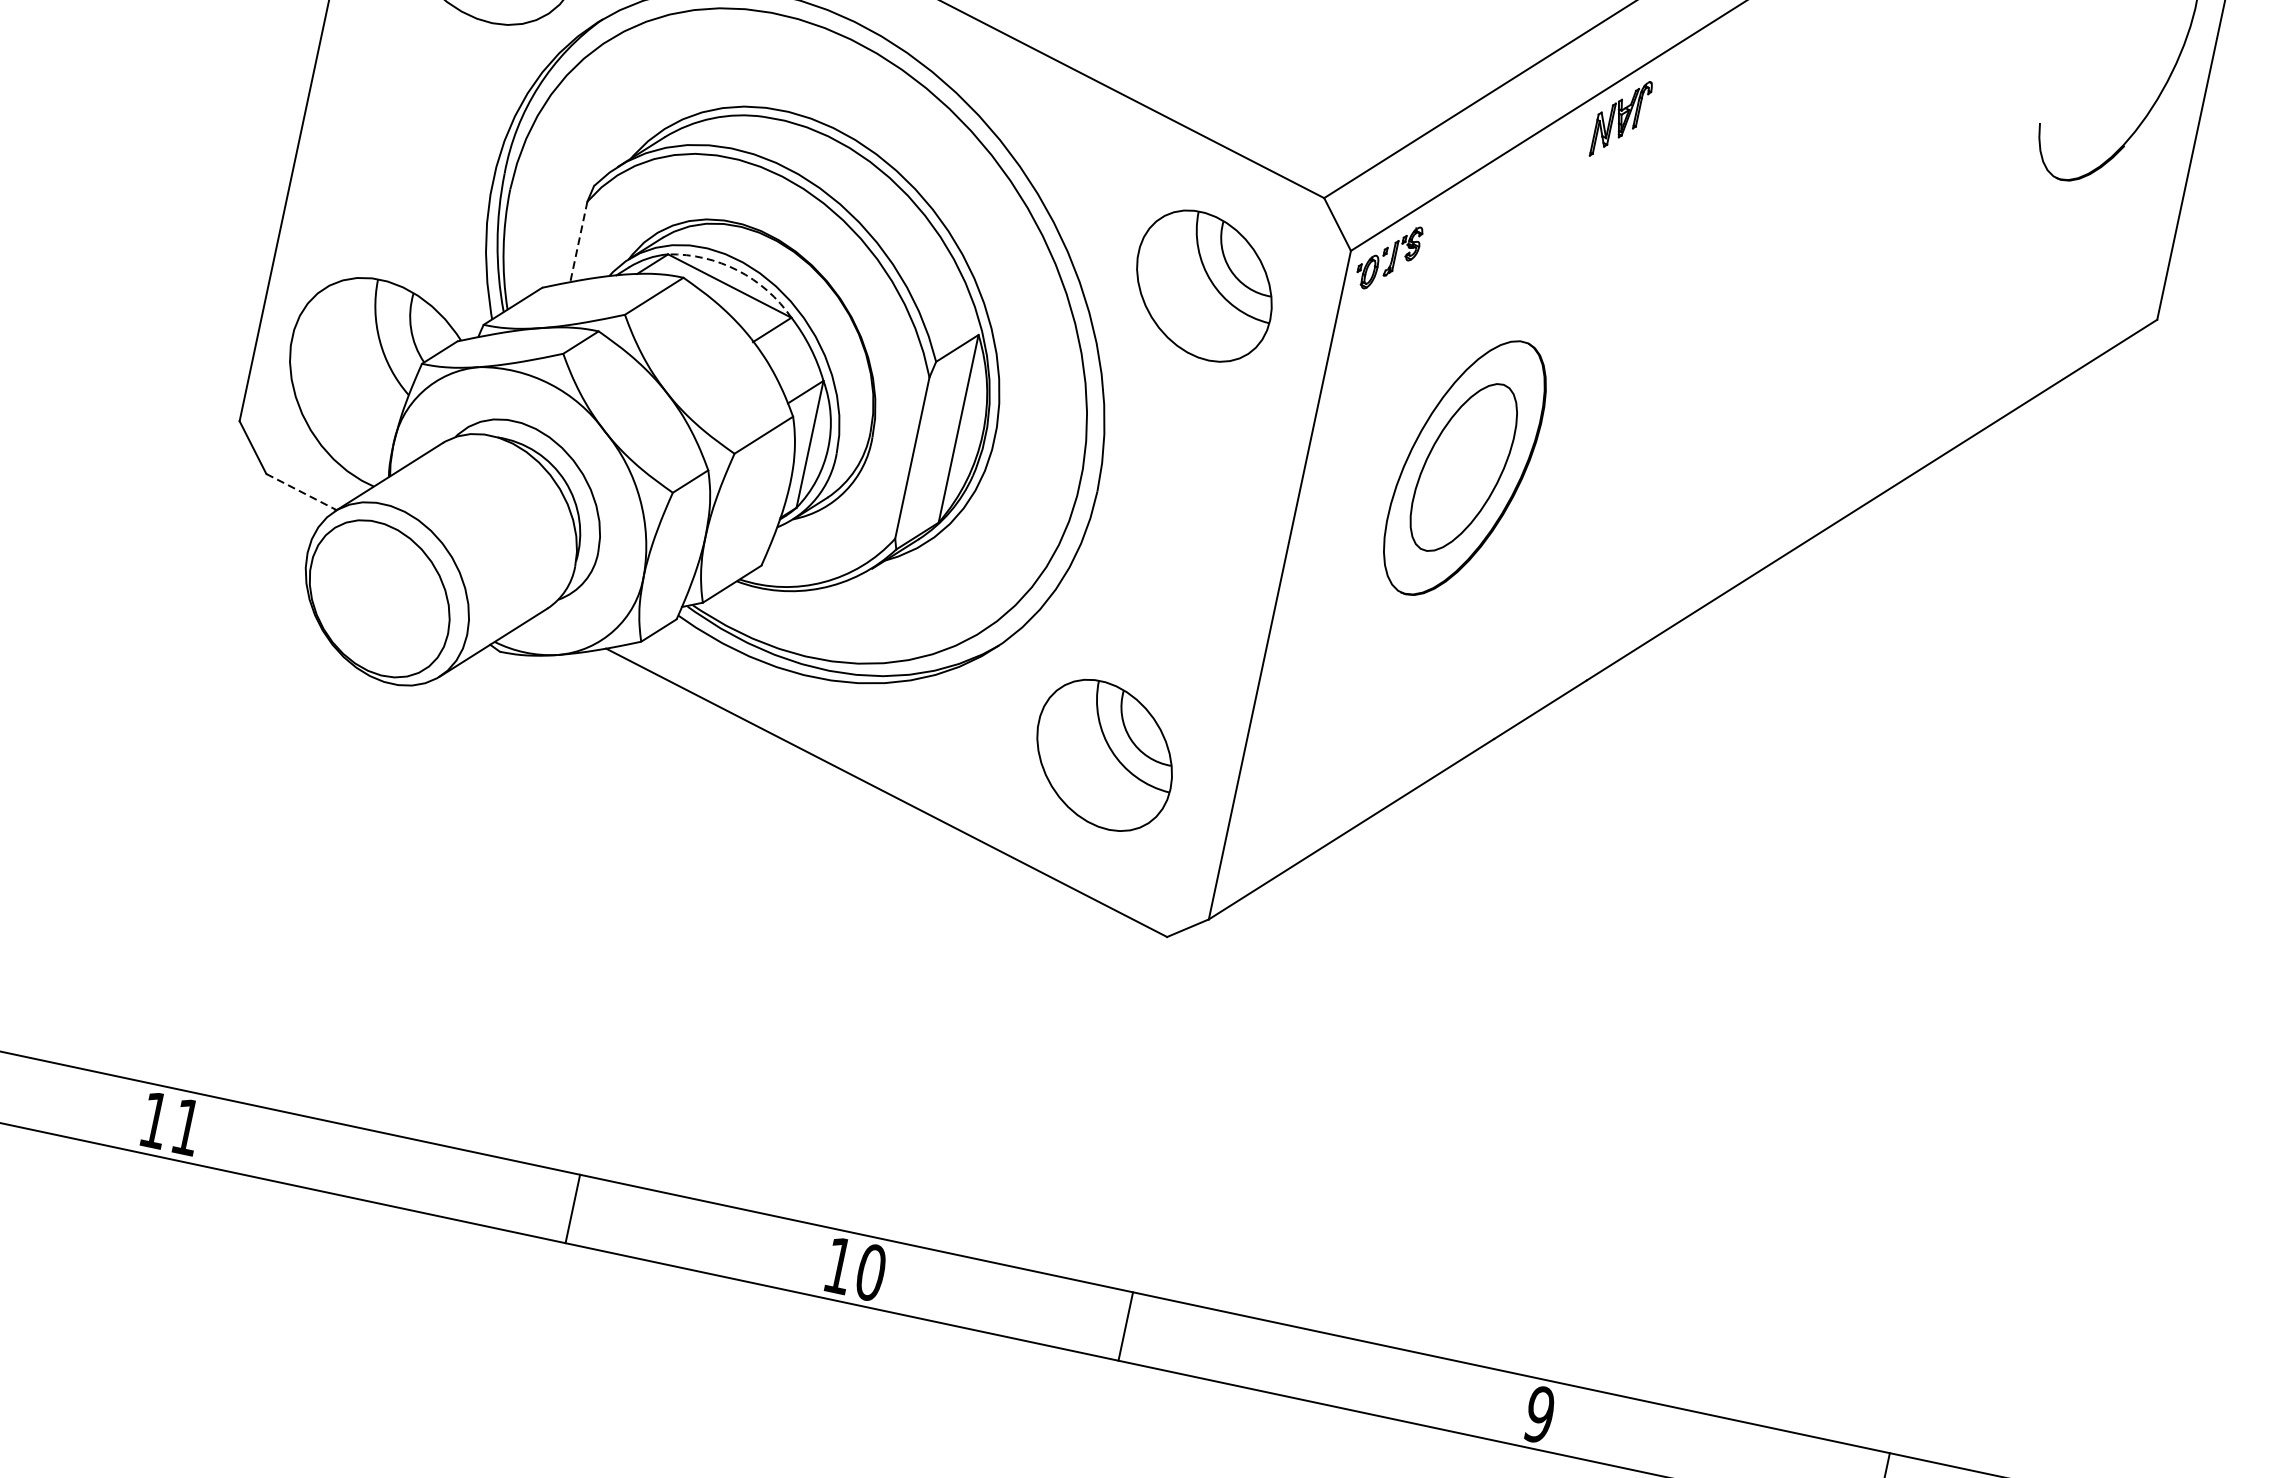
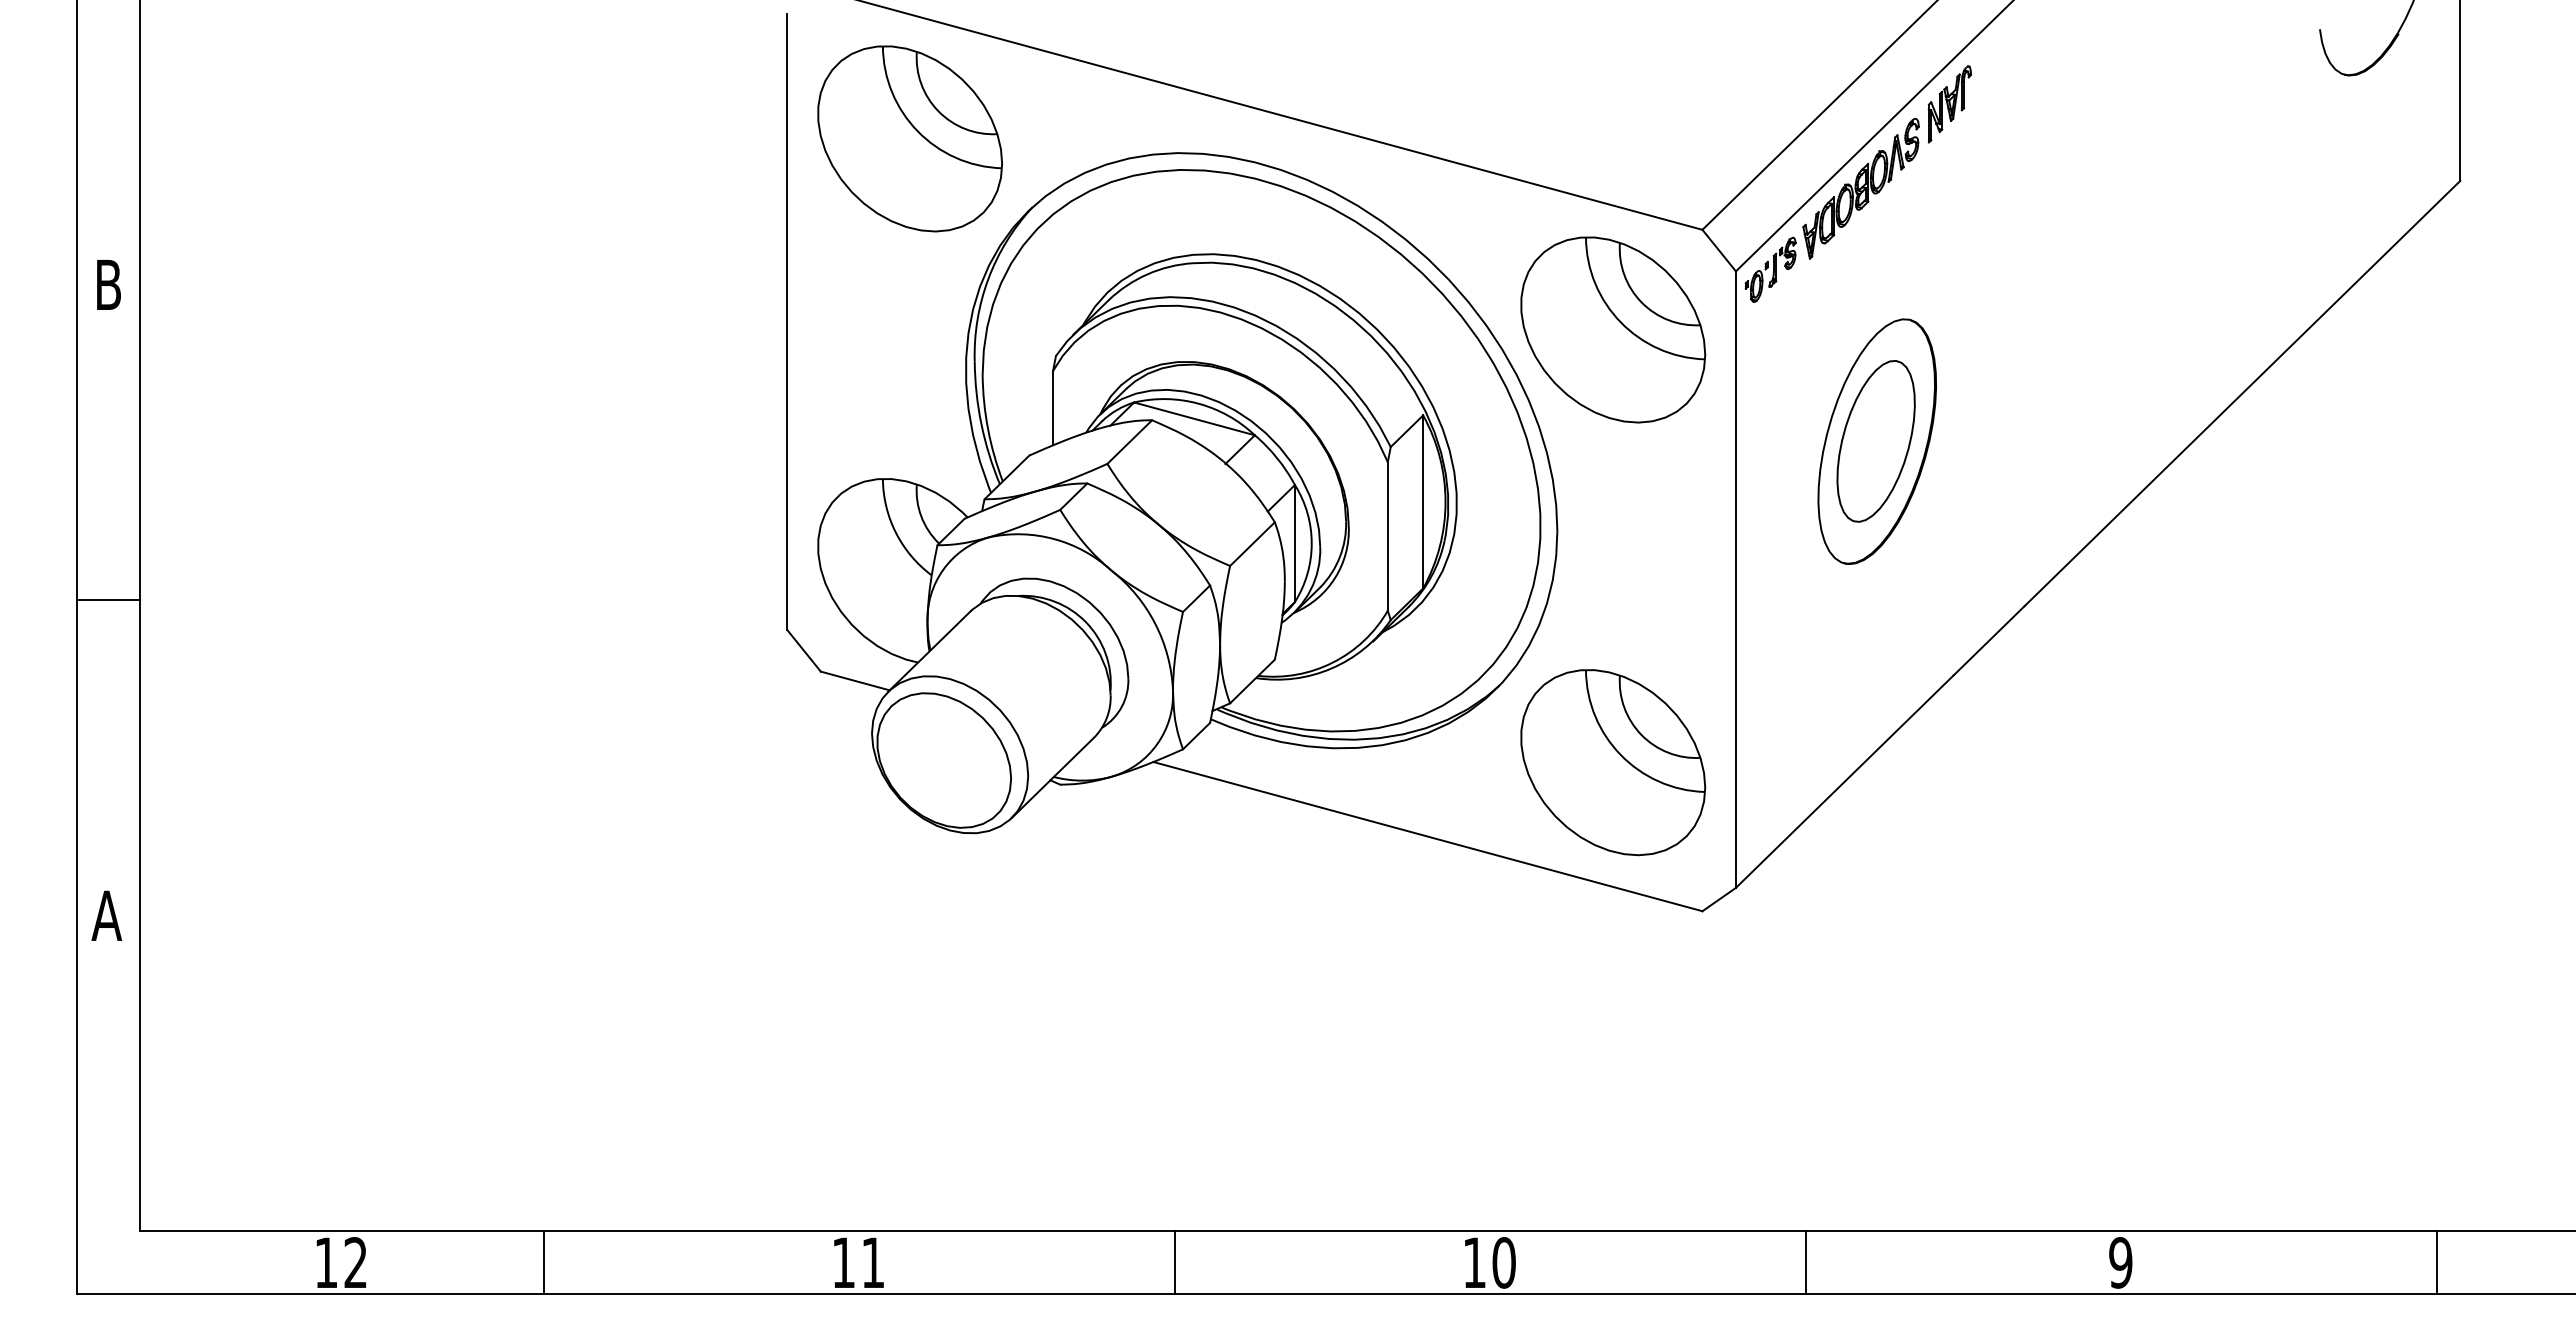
part: (1505, 189) -> (1860, 188), added
line: (579, 242) -> (1053, 408), dashed -> solid
arc: (737, 270) -> (1198, 403), dashed -> solid
part: (1204, 285) -> (1613, 329), size x1.43
line: (301, 491) -> (855, 680), dashed -> solid
part: (1104, 755) -> (1613, 762), size x1.43
line: (573, 1208) -> (1175, 1262), moved
line: (1126, 1326) -> (1806, 1262), moved

